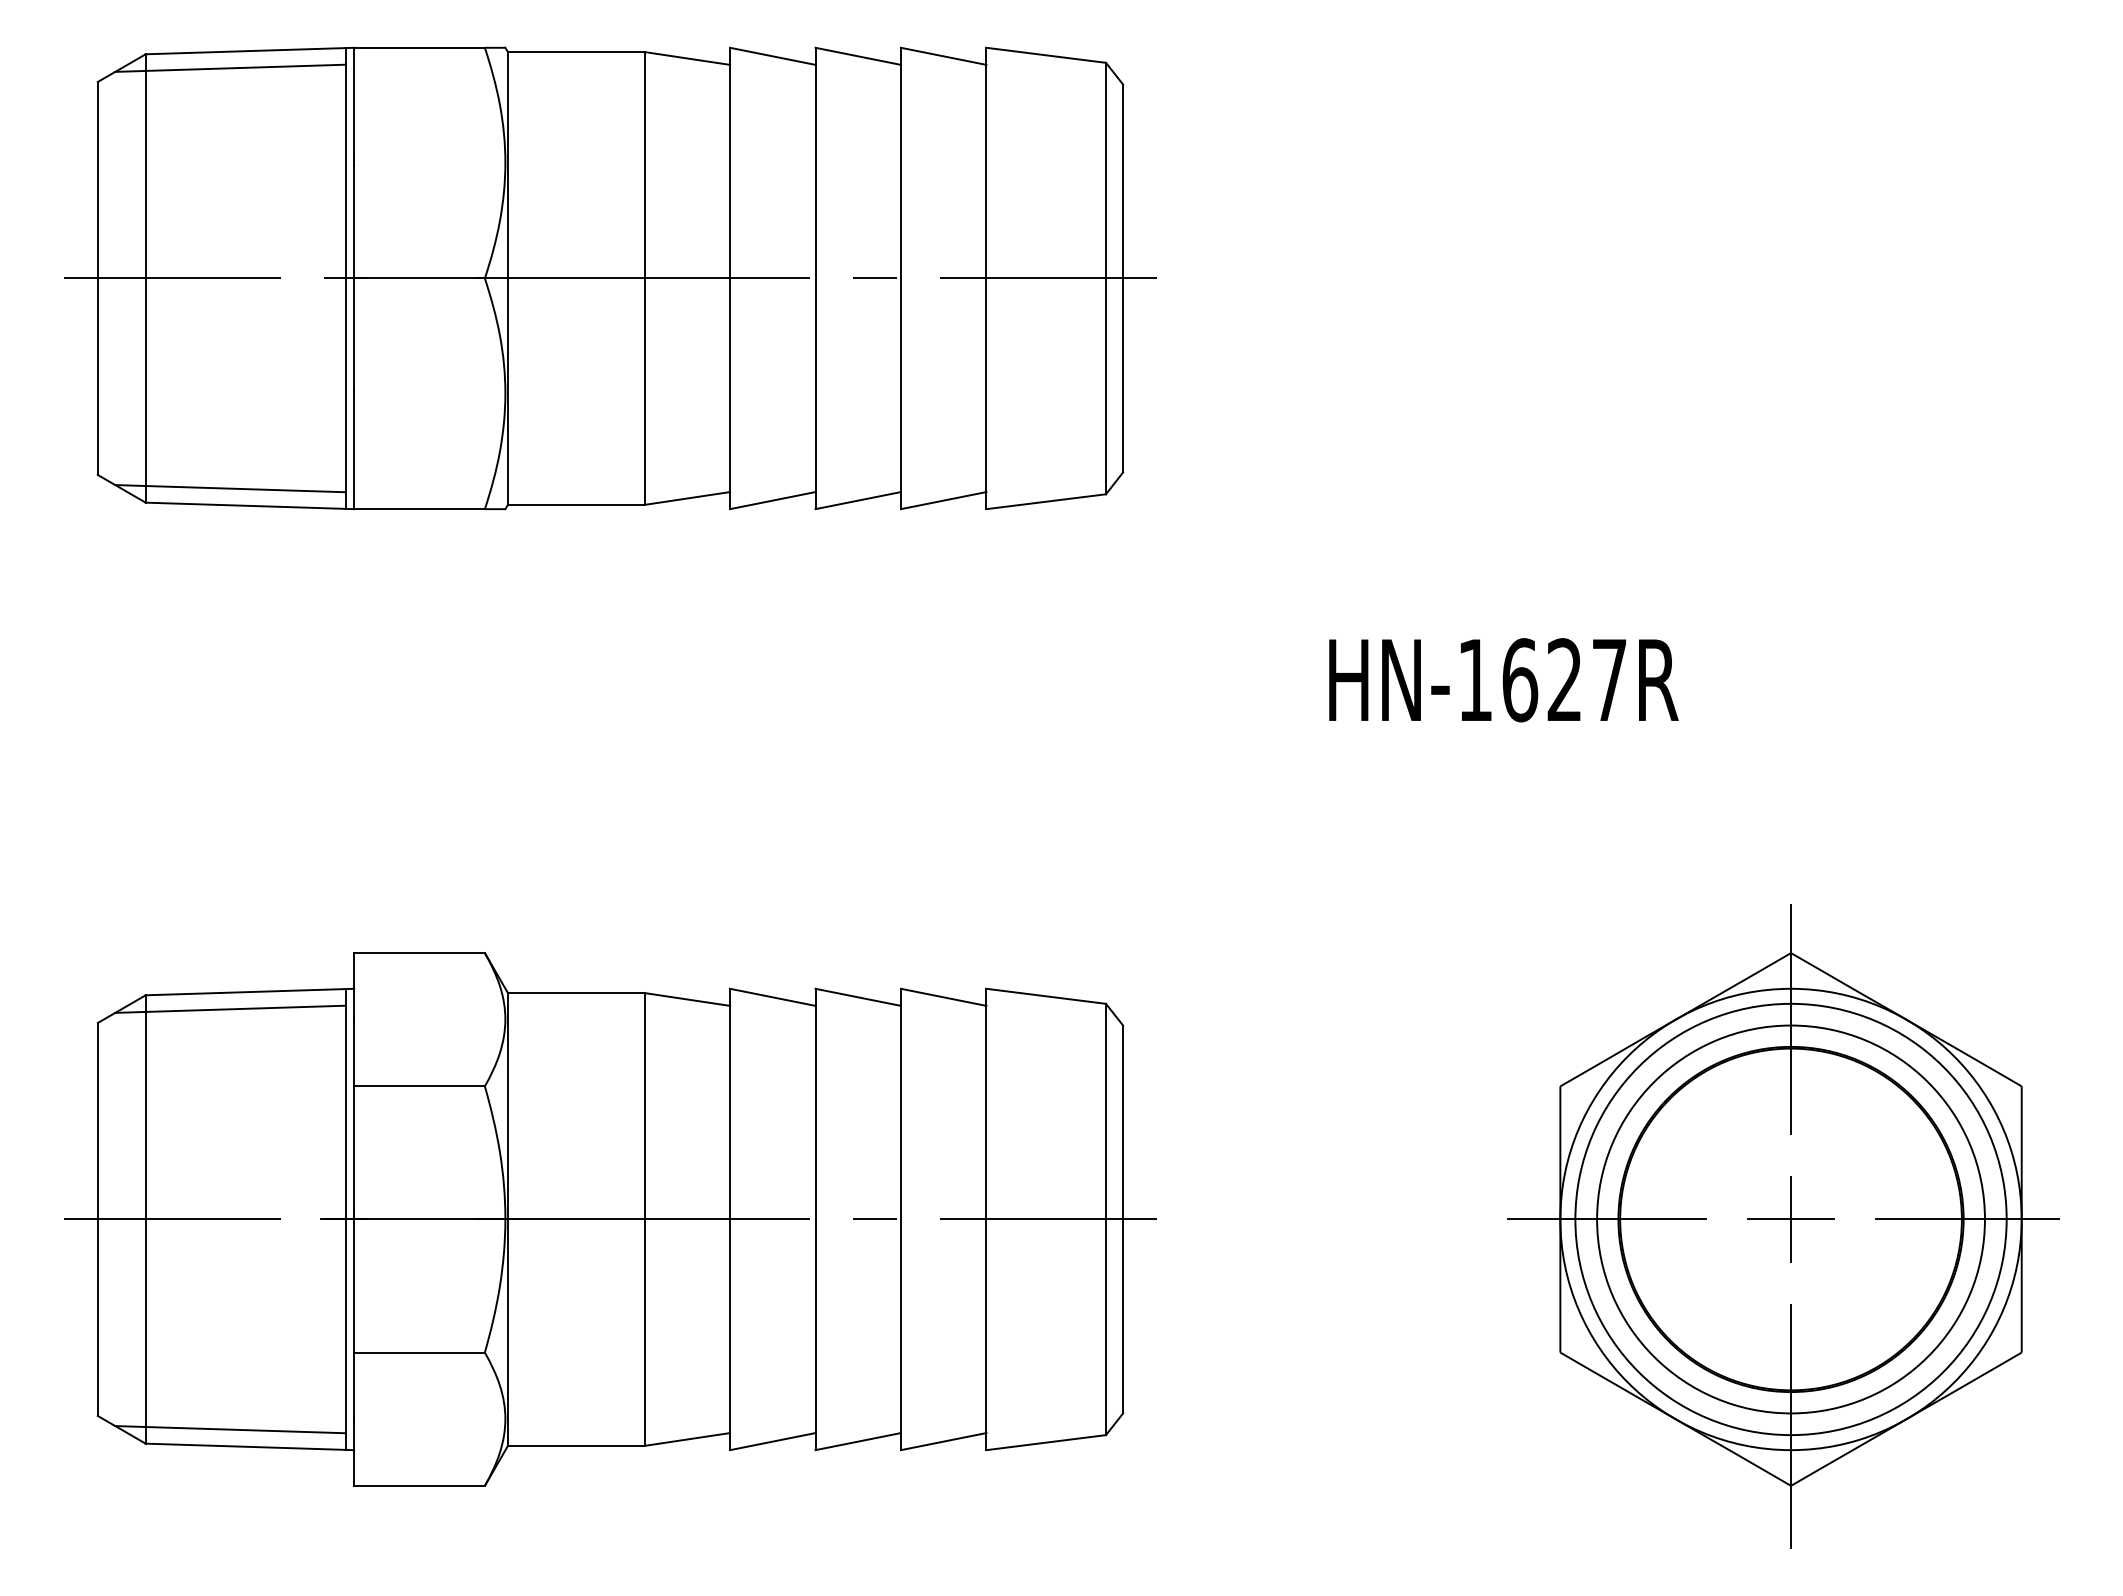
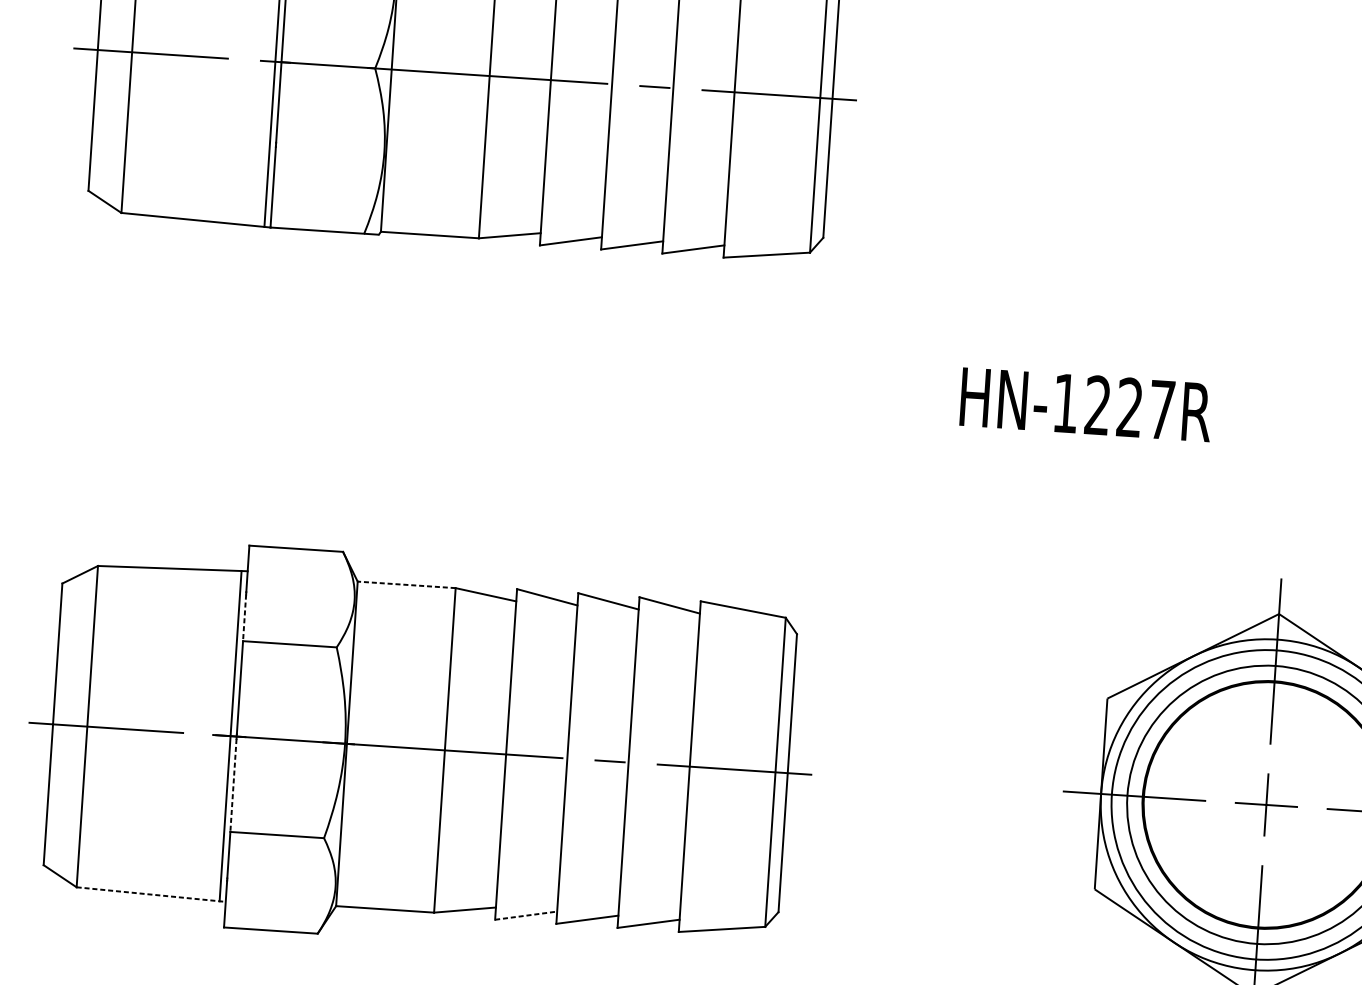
line: (230, 488) -> (182, 206), removed
text: (1520, 680) -> (1098, 405), HN-1627R -> HN-1227R
line: (575, 993) -> (406, 585), solid -> dashed
line: (230, 1008) -> (158, 579), removed
line: (354, 1054) -> (244, 618), solid -> dashed
line: (354, 1287) -> (233, 785), solid -> dashed
line: (230, 1429) -> (138, 881), removed
line: (772, 1441) -> (525, 915), solid -> dashed
line: (250, 1446) -> (151, 894), solid -> dashed

